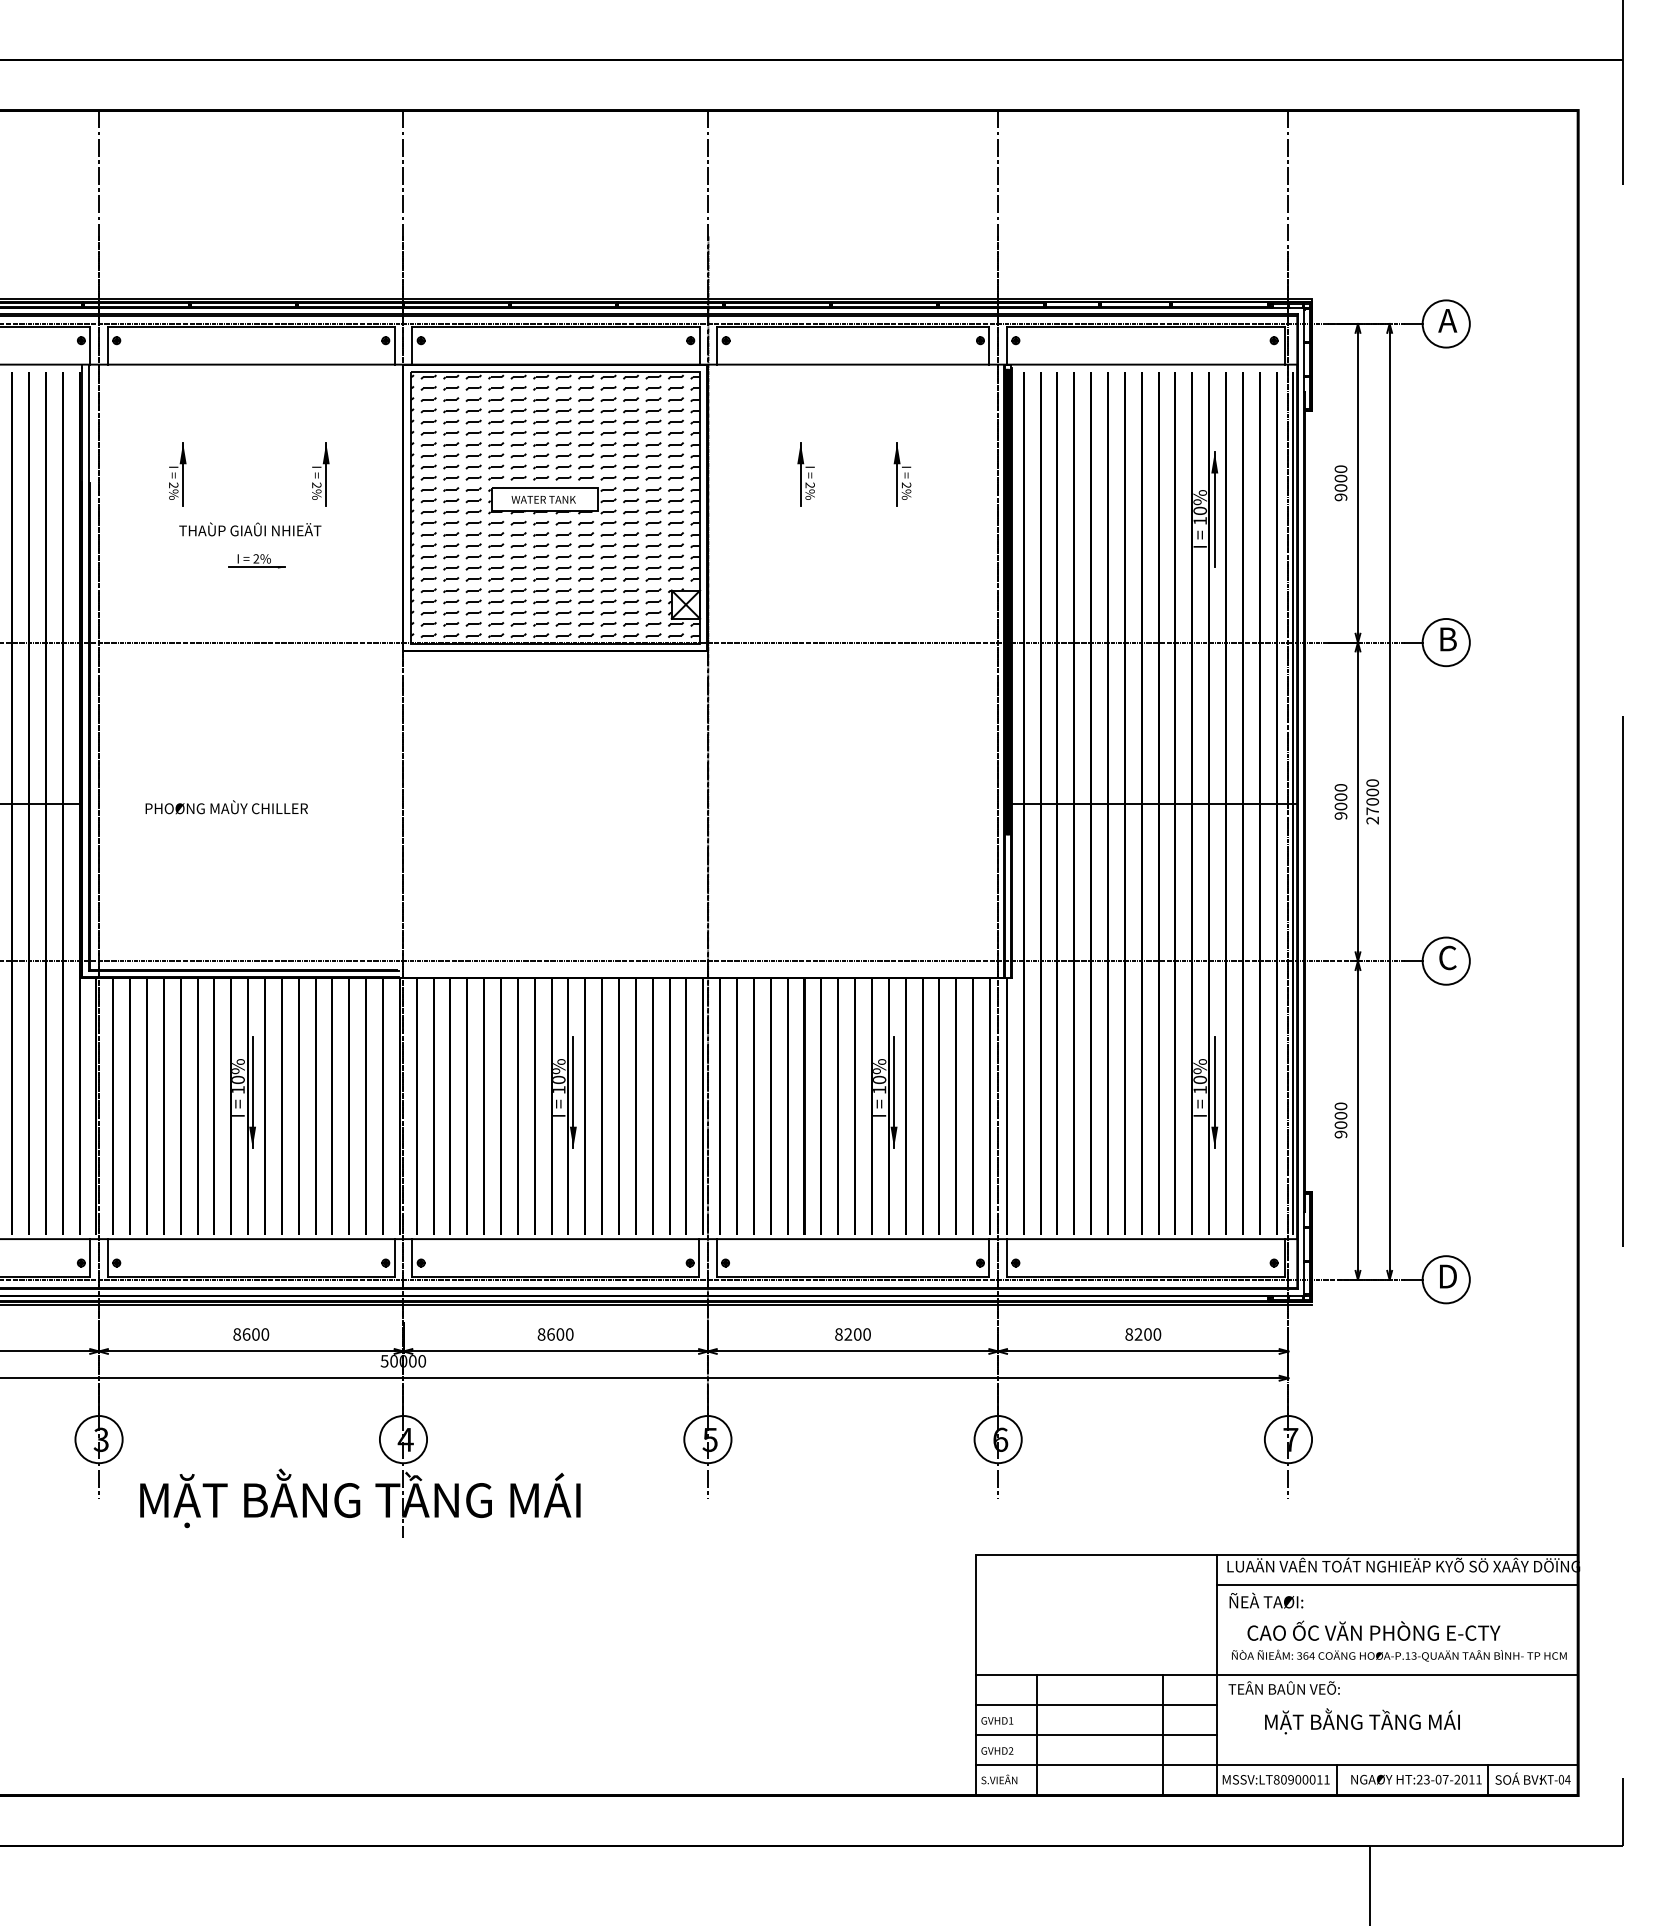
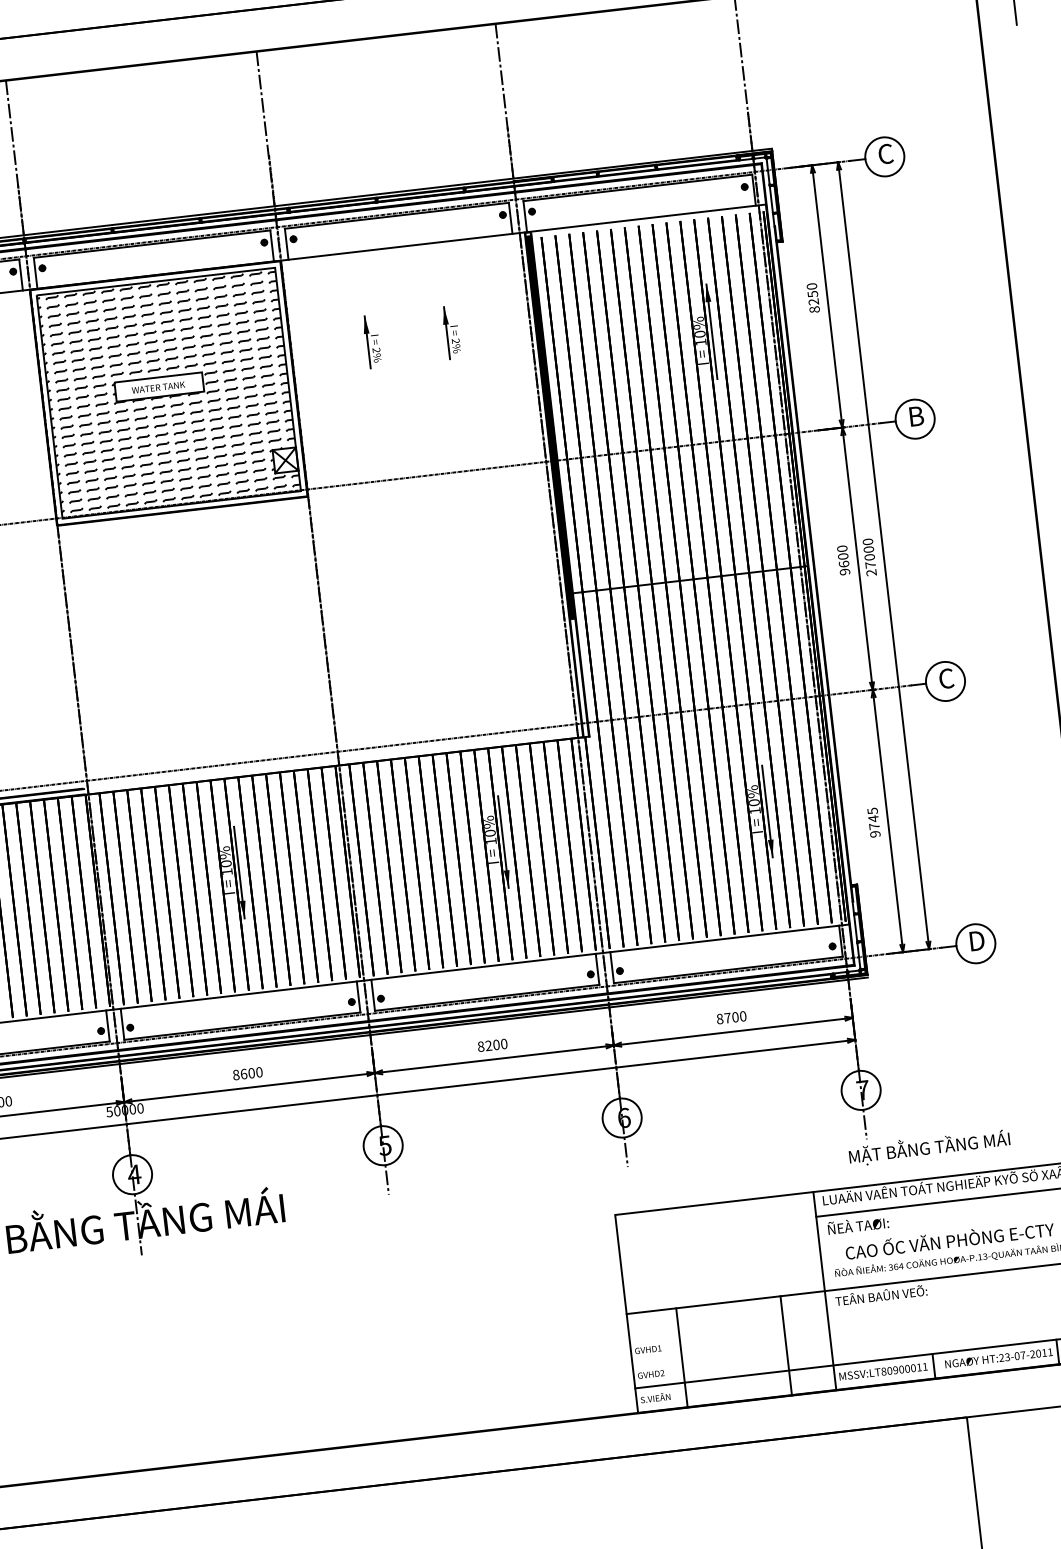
text: (1447, 320) -> (885, 153), A -> C
text: (1340, 487) -> (813, 301), 9000 -> 8250
text: (1340, 806) -> (843, 564), 9000 -> 9600
text: (1340, 1115) -> (873, 818), 9000 -> 9745
text: (1138, 1334) -> (727, 1018), 8200 -> 8700
line: (1096, 1705) -> (728, 1327), removed
text: (1362, 1721) -> (929, 1147), moved
line: (1096, 1735) -> (731, 1352), removed

